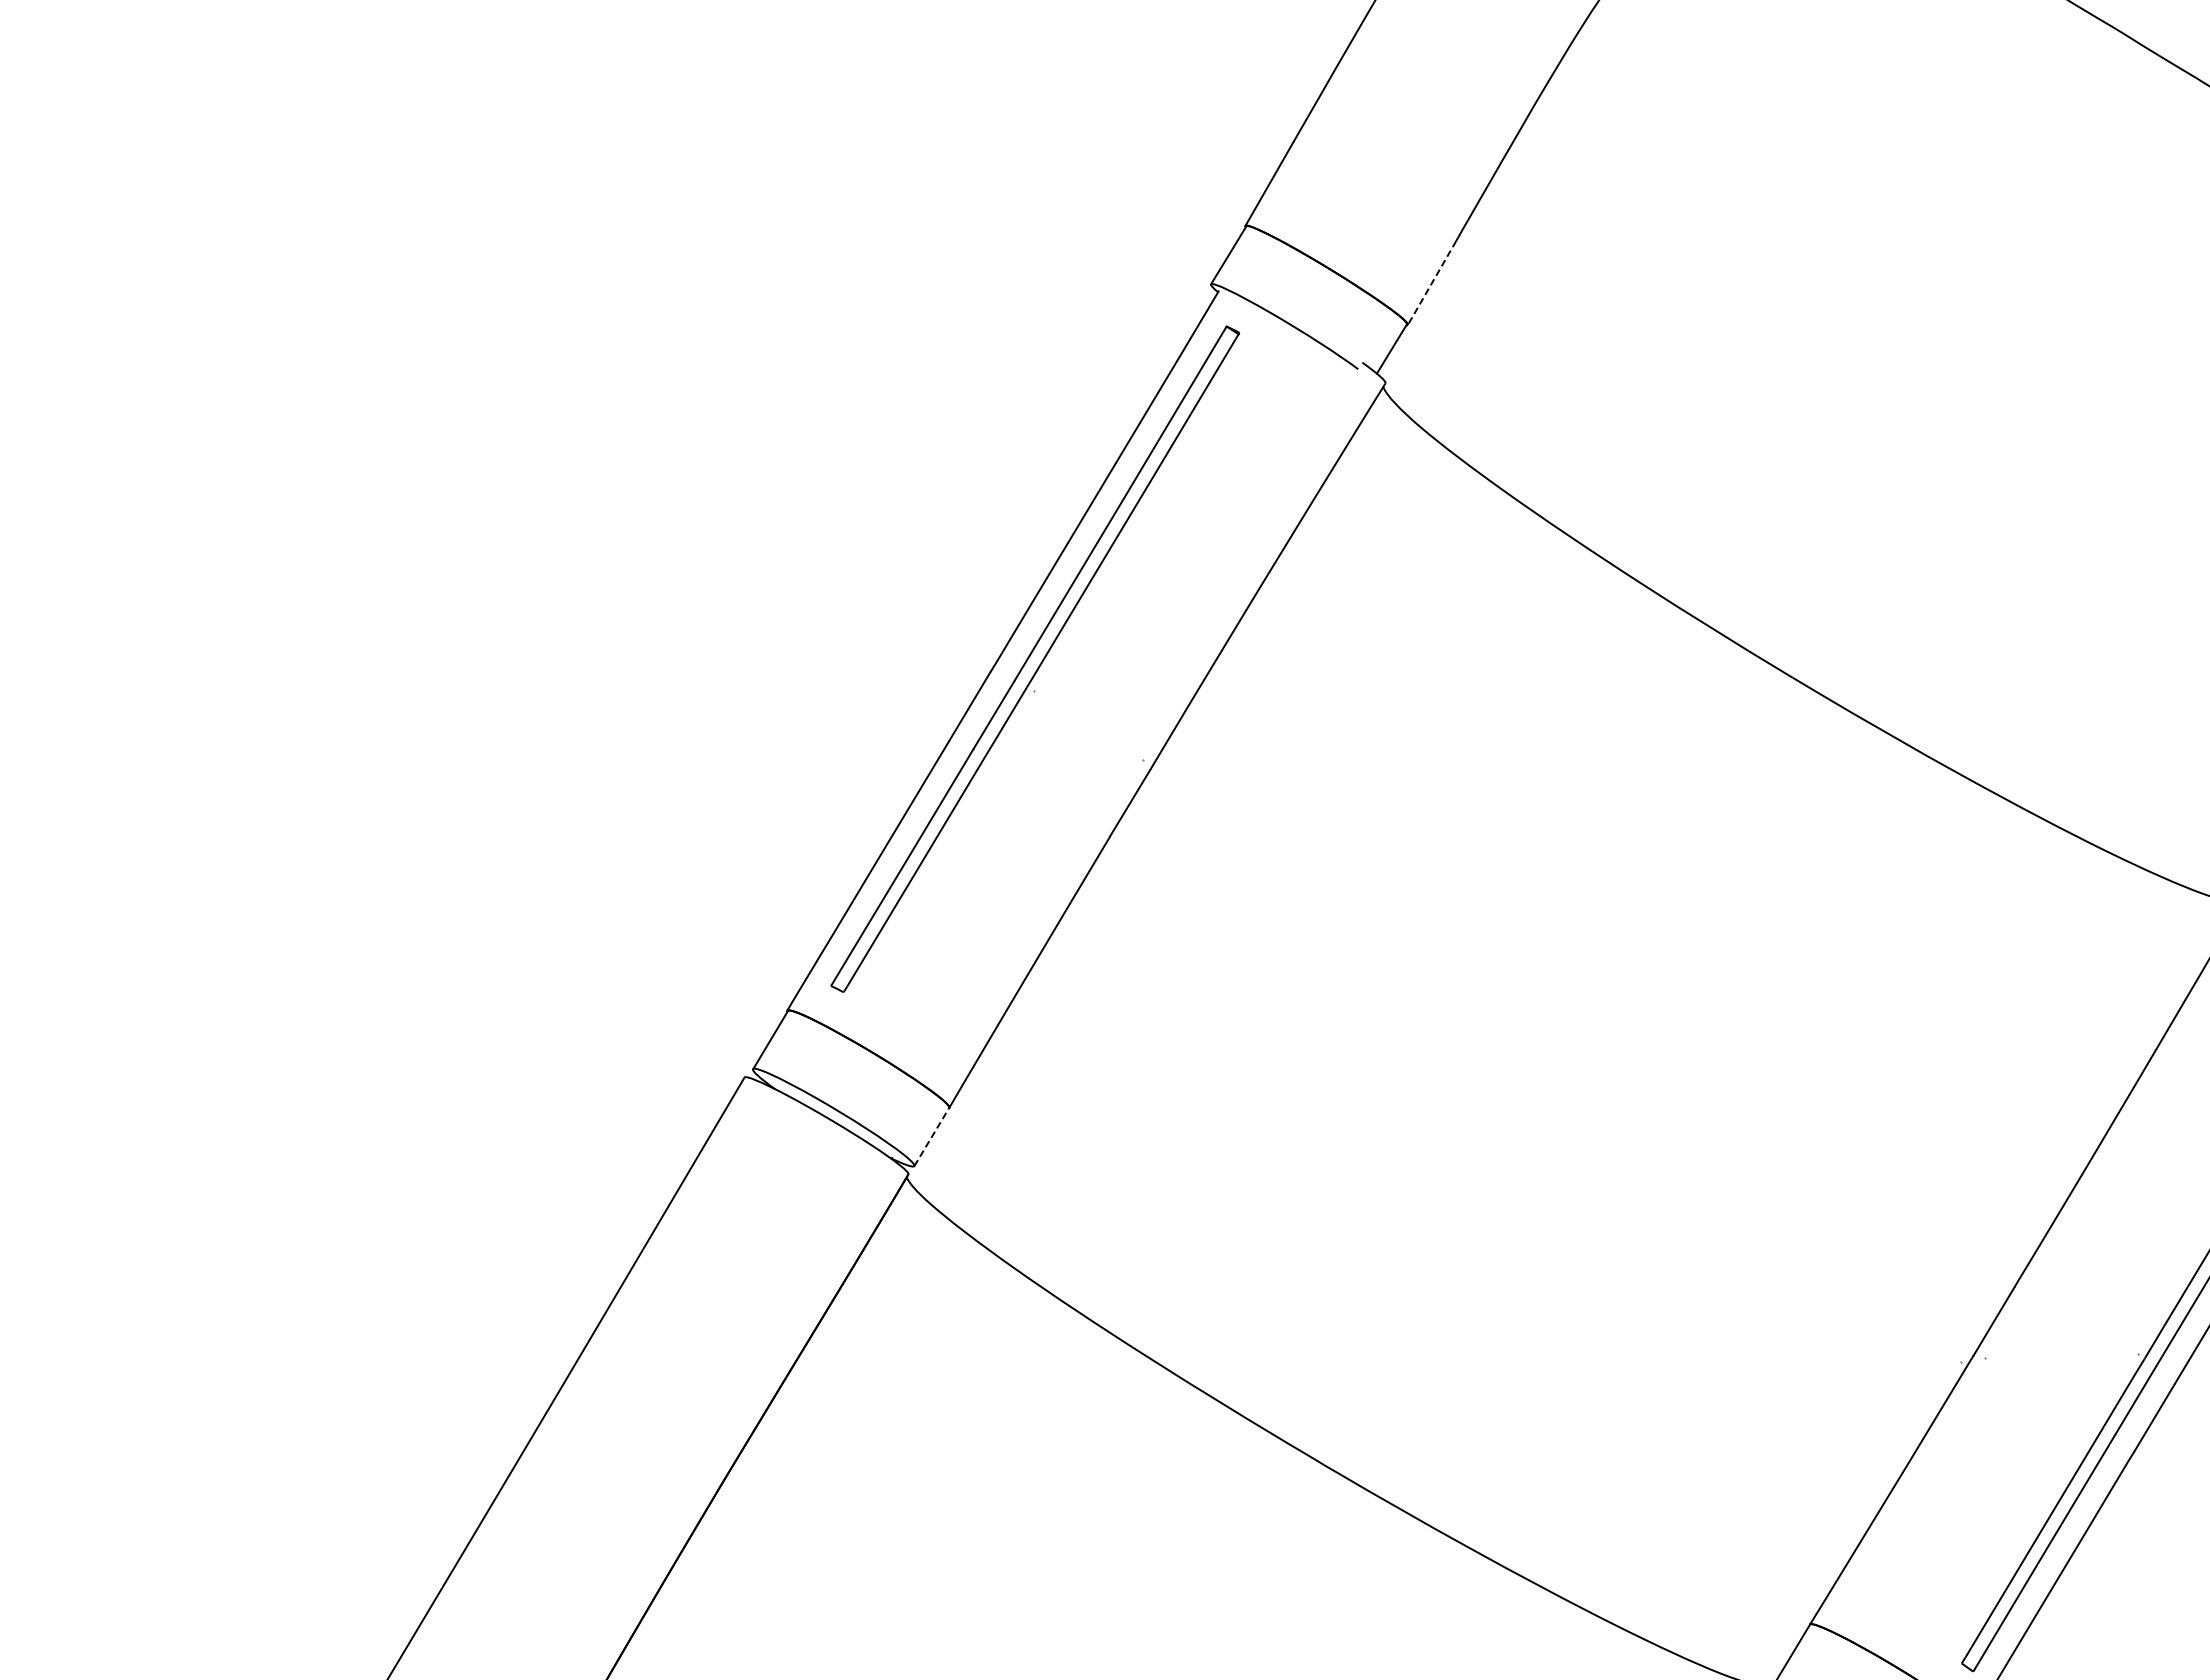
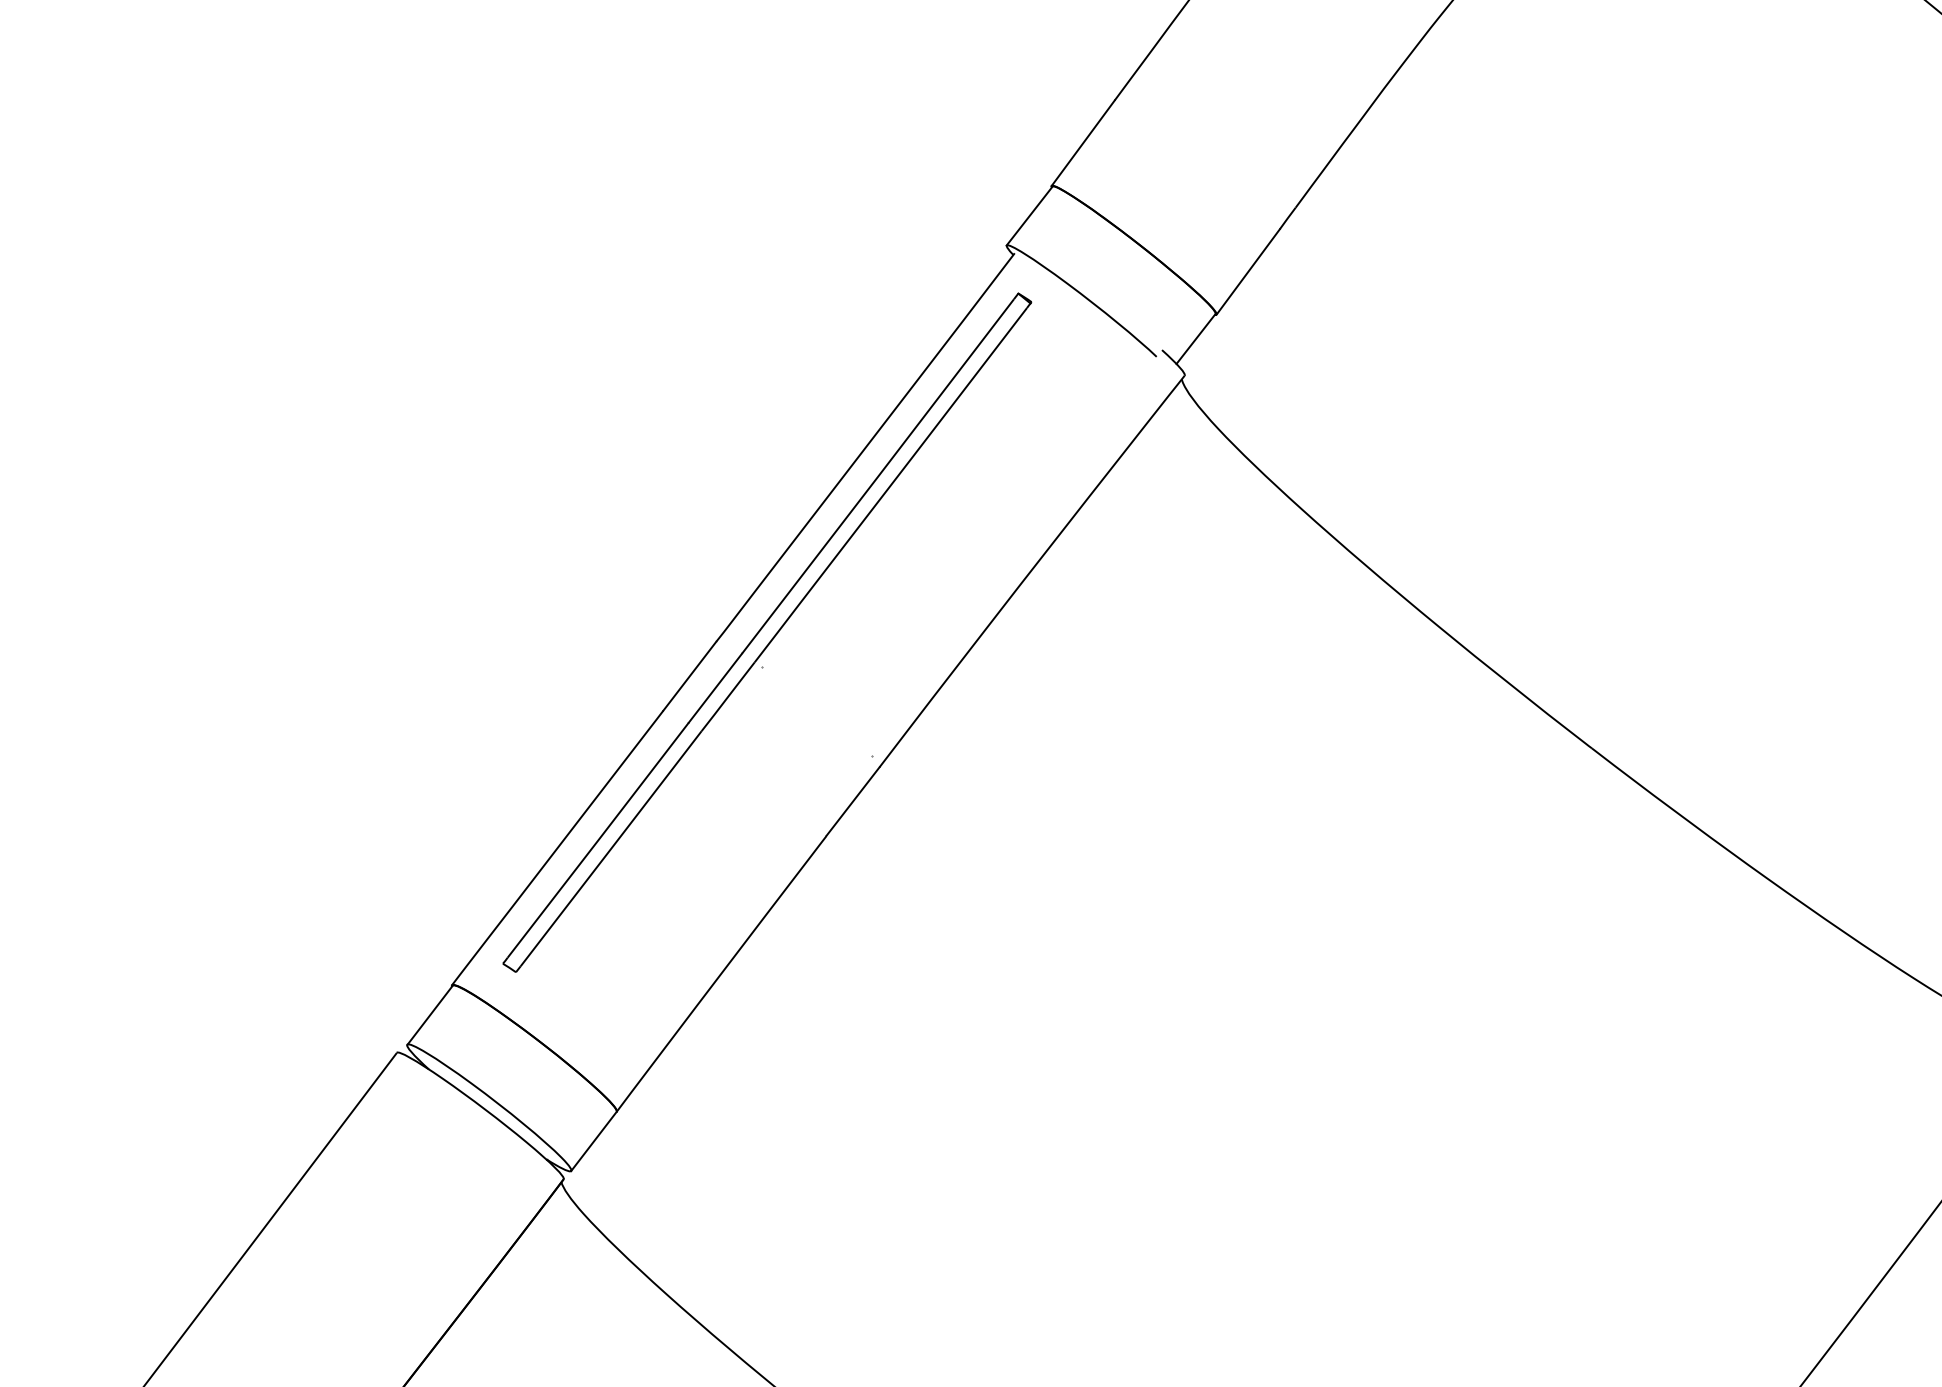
line: (1431, 283) -> (1247, 272), dashed -> solid
line: (931, 1137) -> (593, 1141), dashed -> solid

